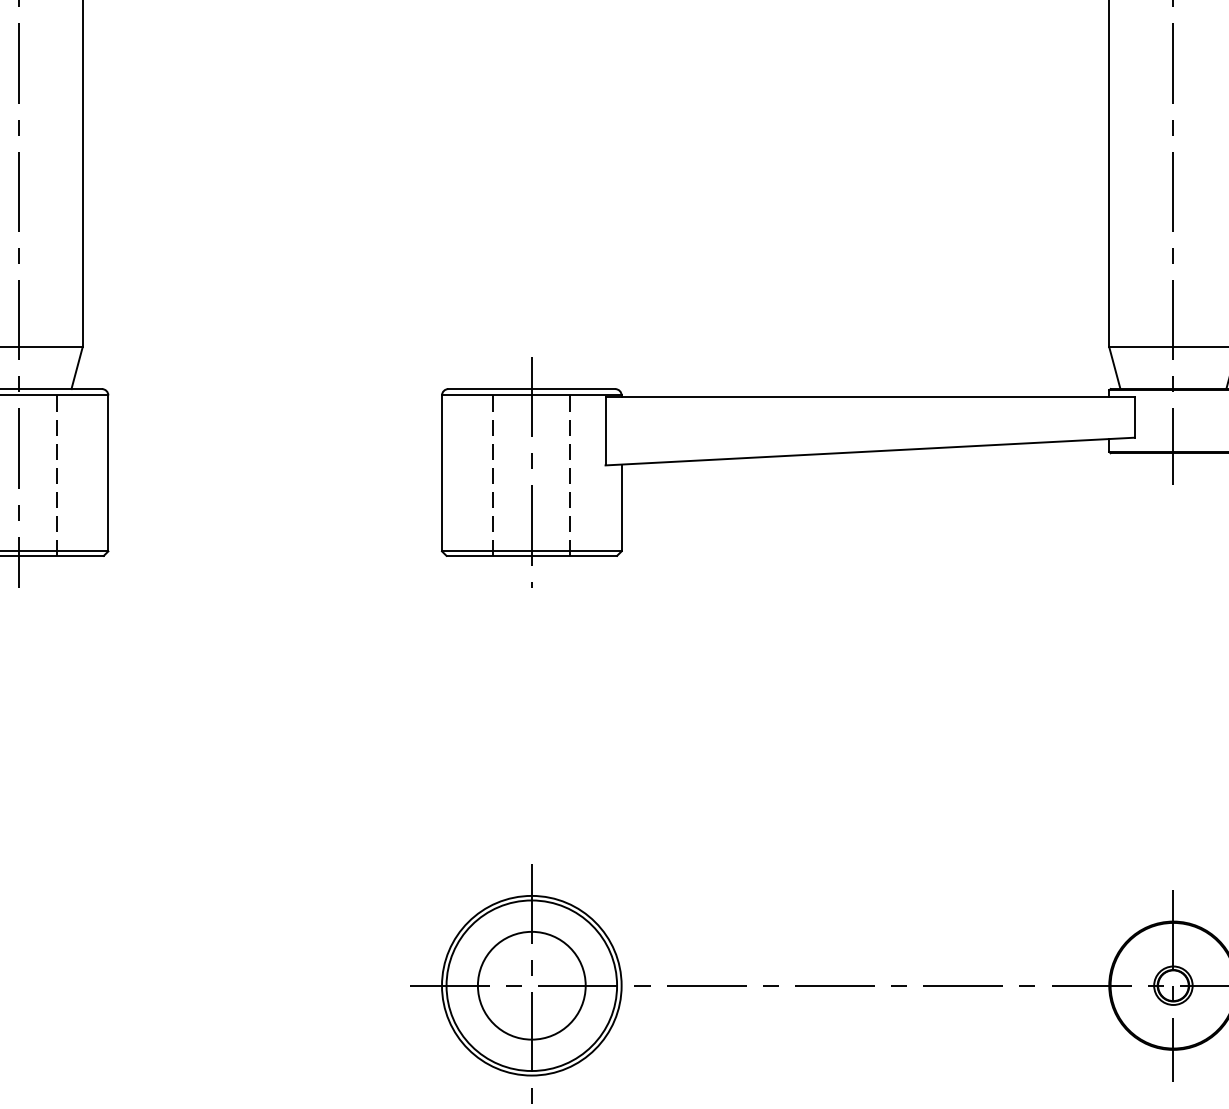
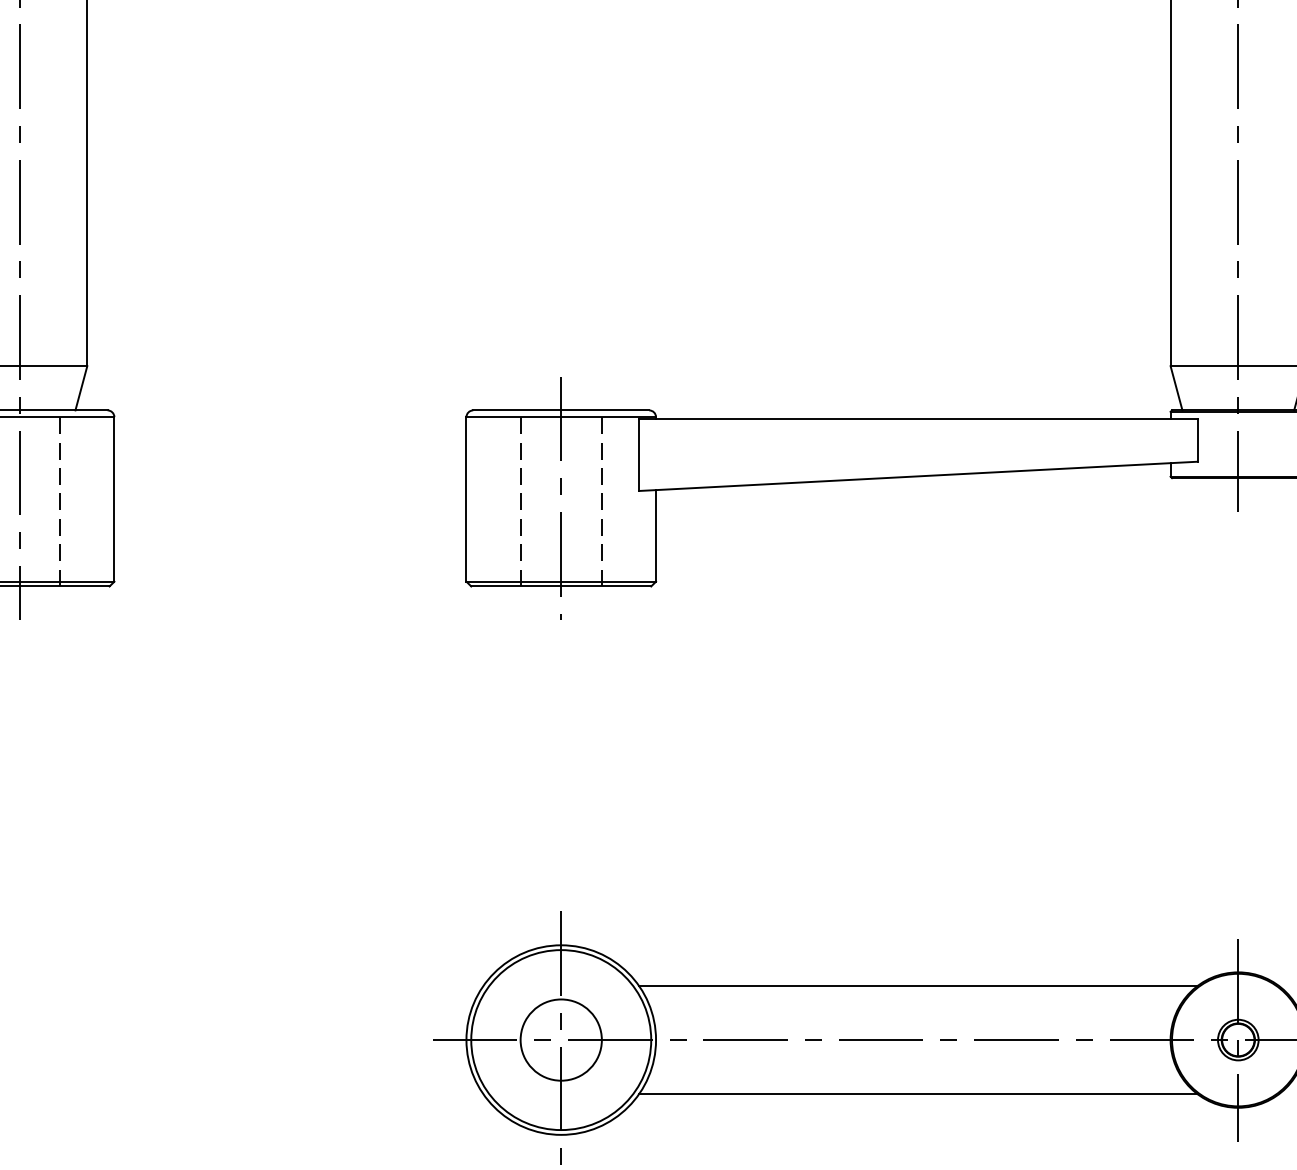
line: (870, 934) -> (918, 985), added
circle: (531, 985) -> (560, 1039), size x0.71
line: (870, 1037) -> (918, 1094), added

